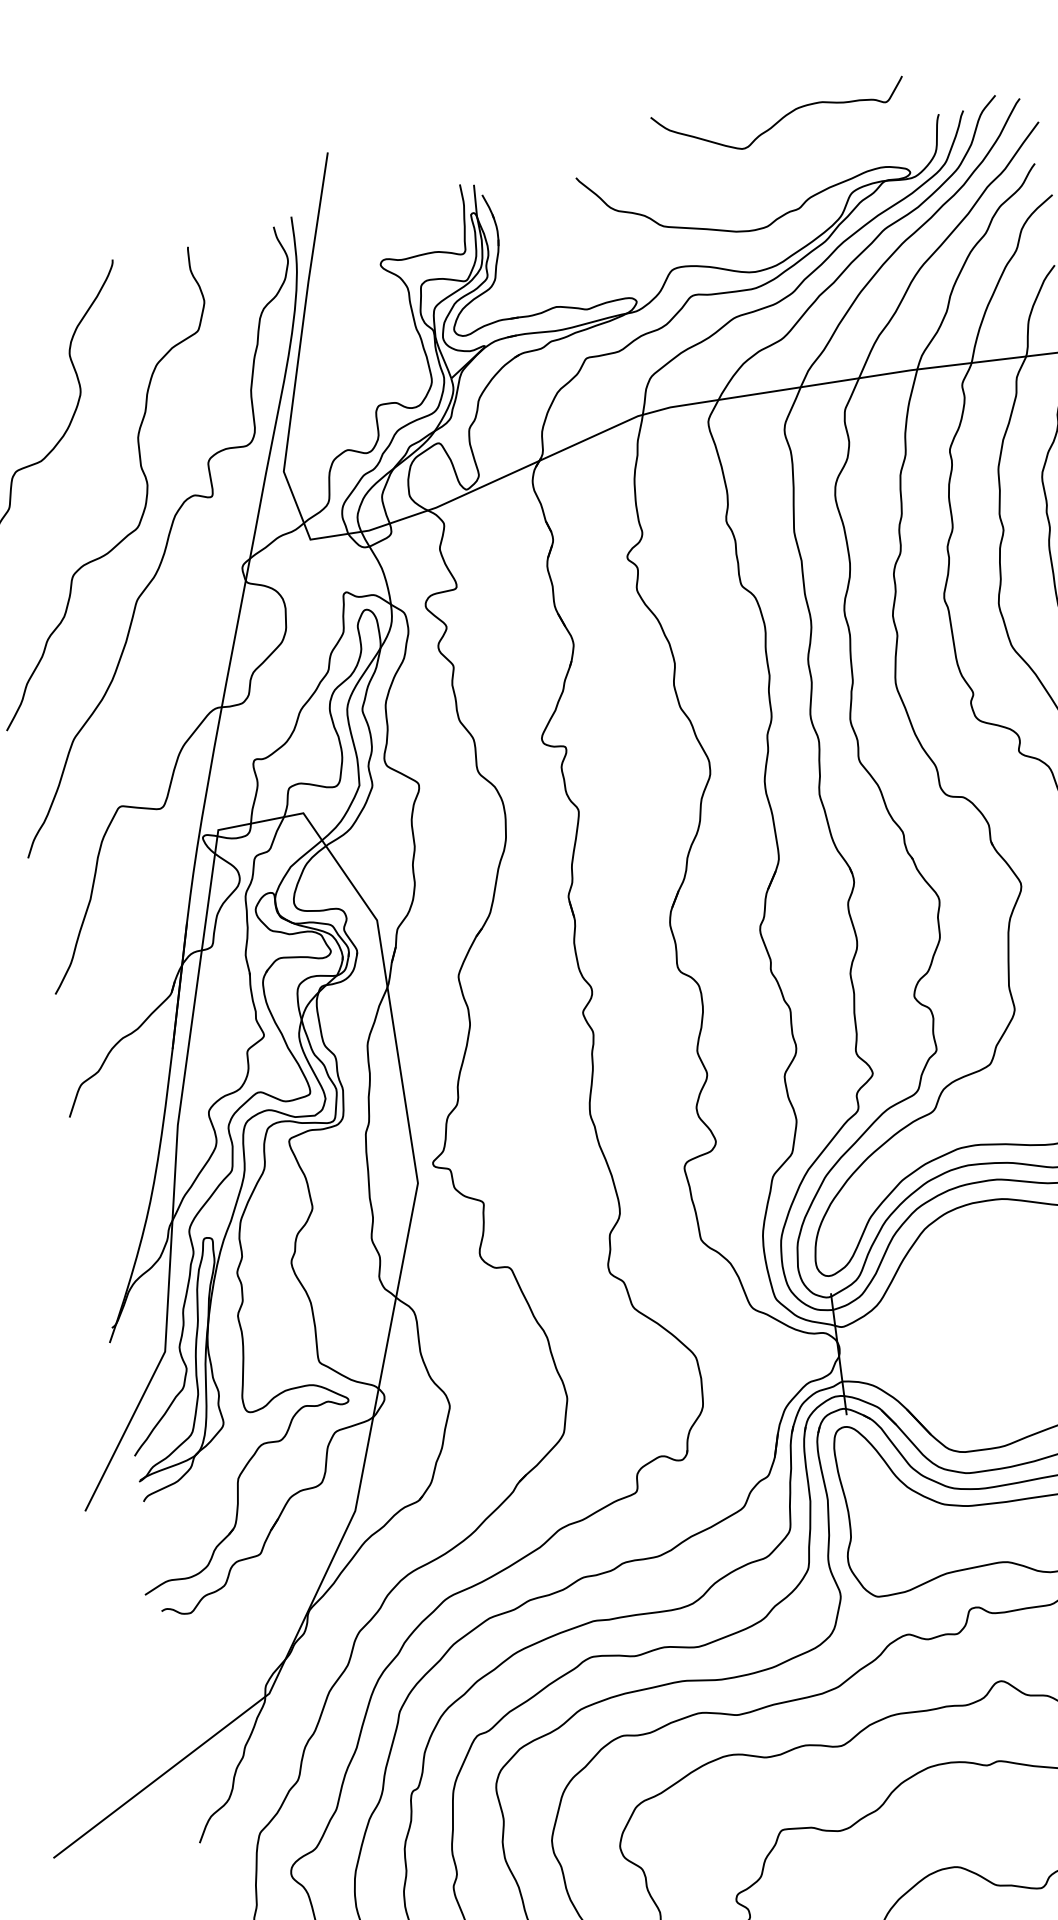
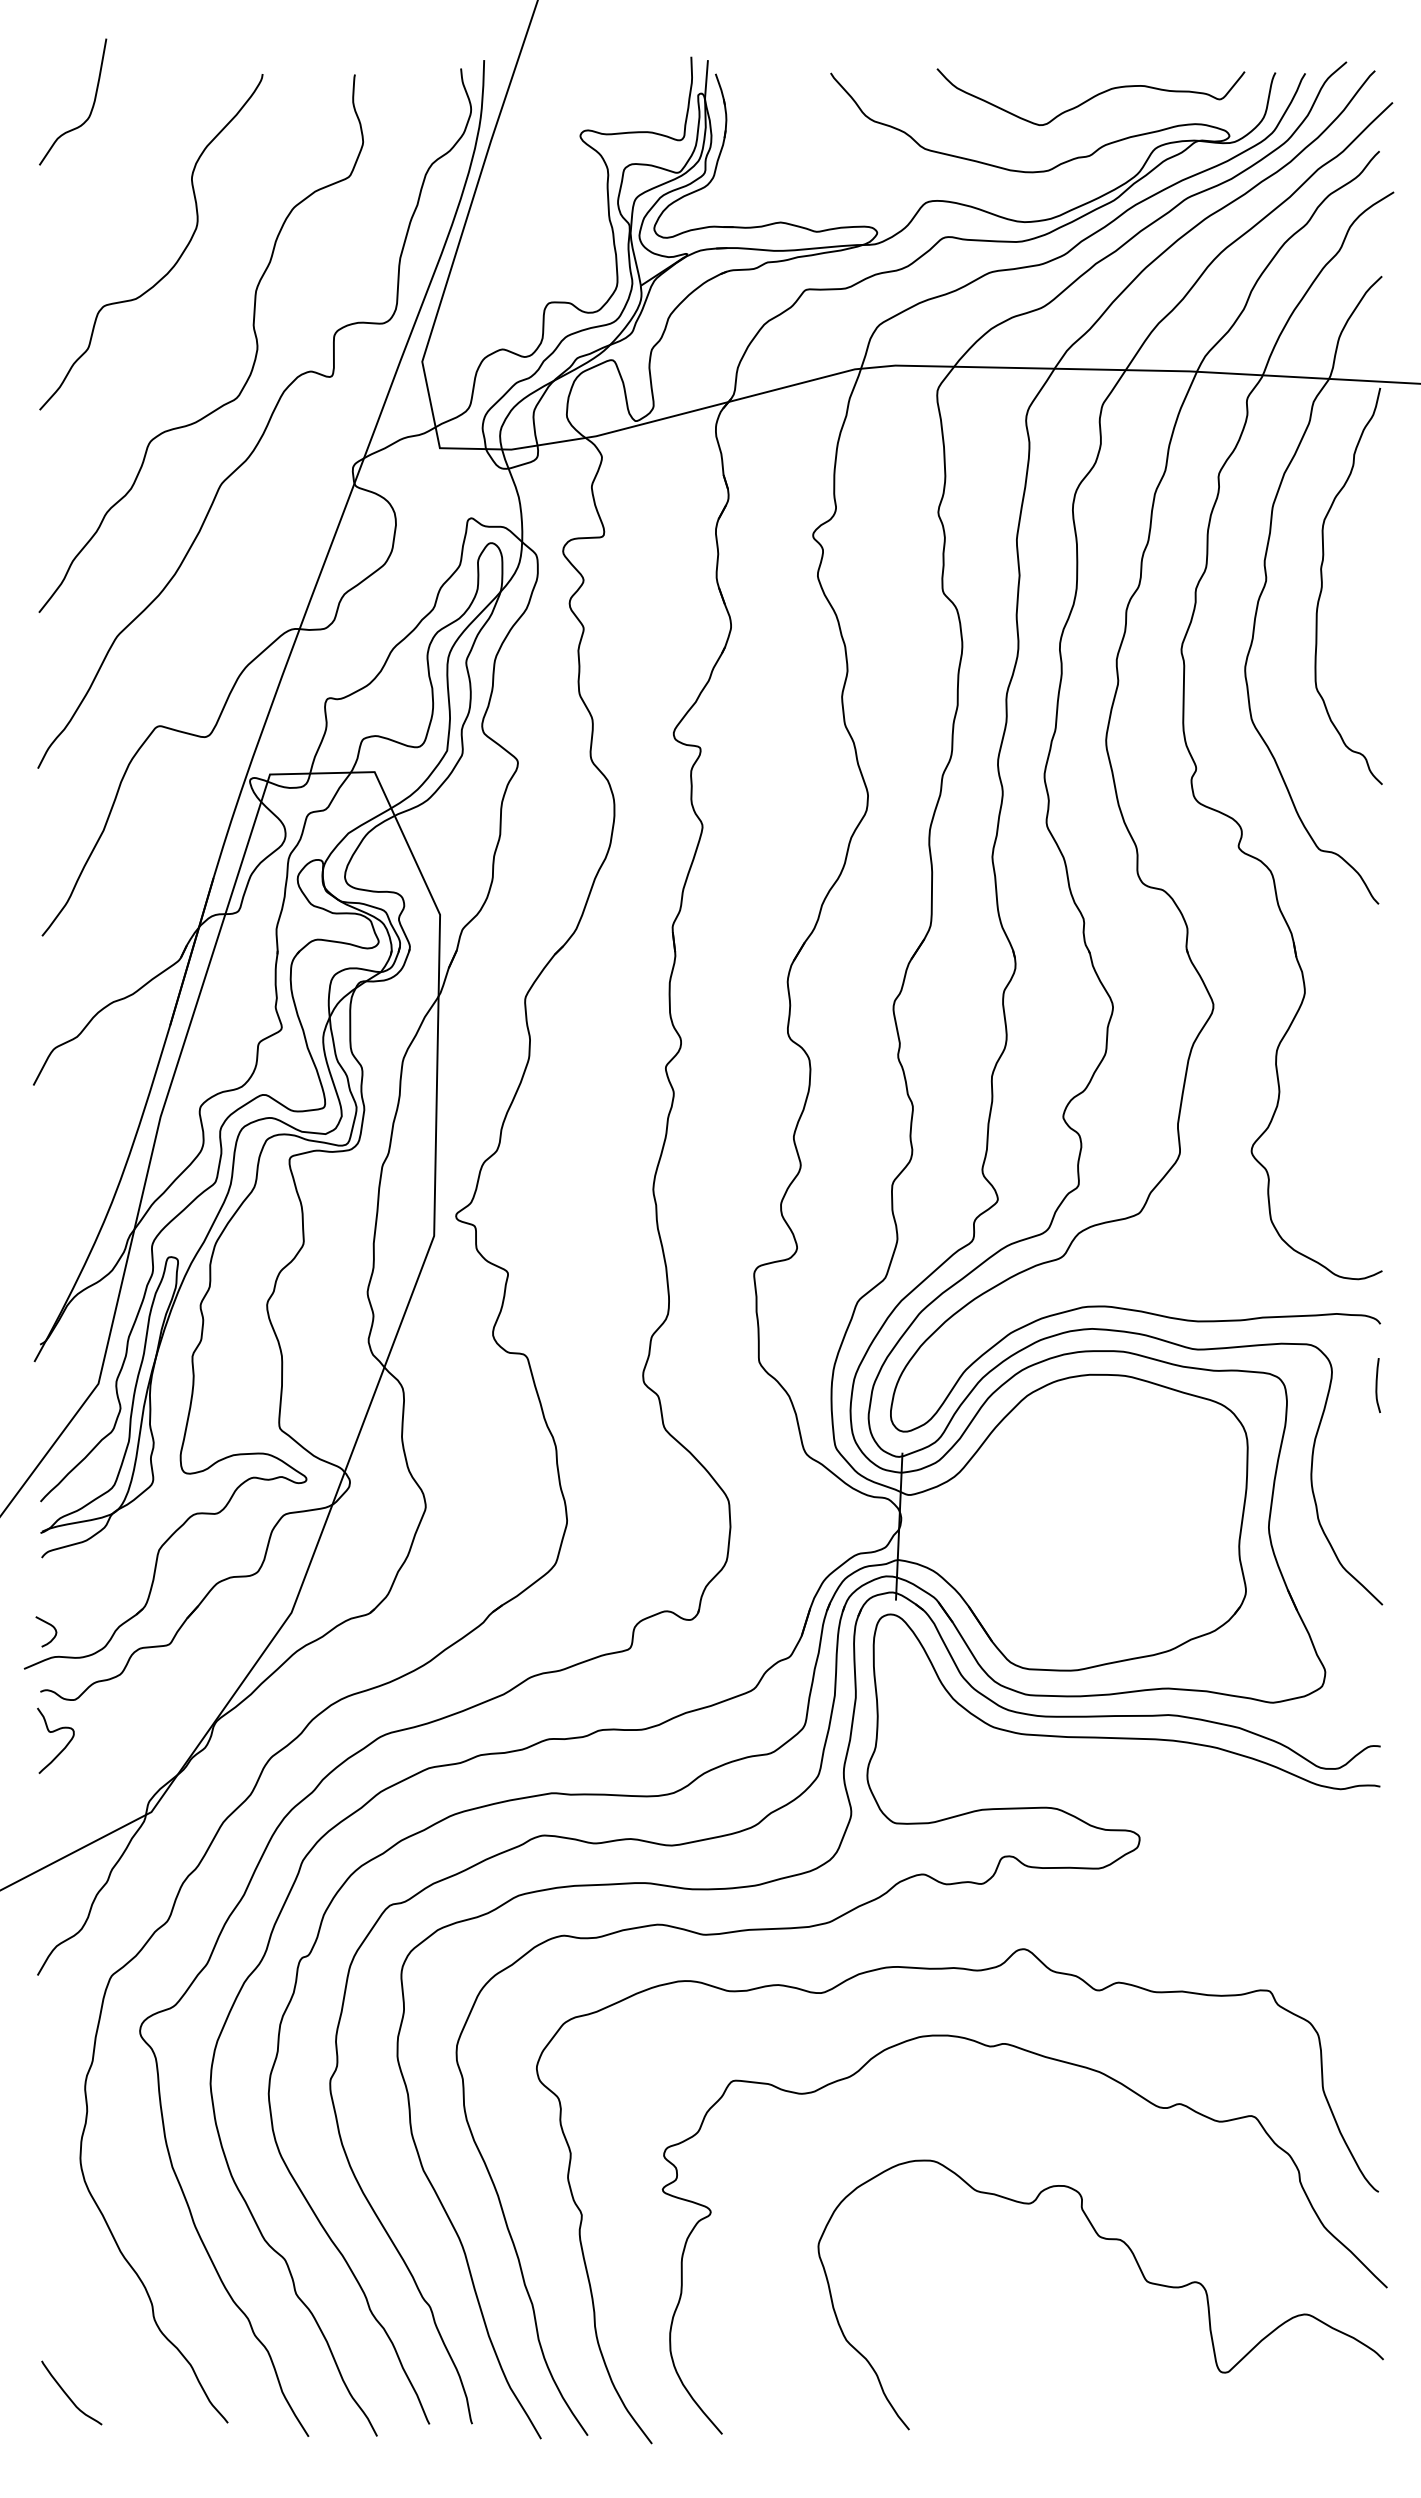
curve: (779, 119) -> (1090, 97), moved
curve: (159, 1555) -> (49, 1625), added
curve: (178, 1642) -> (53, 1732), added

